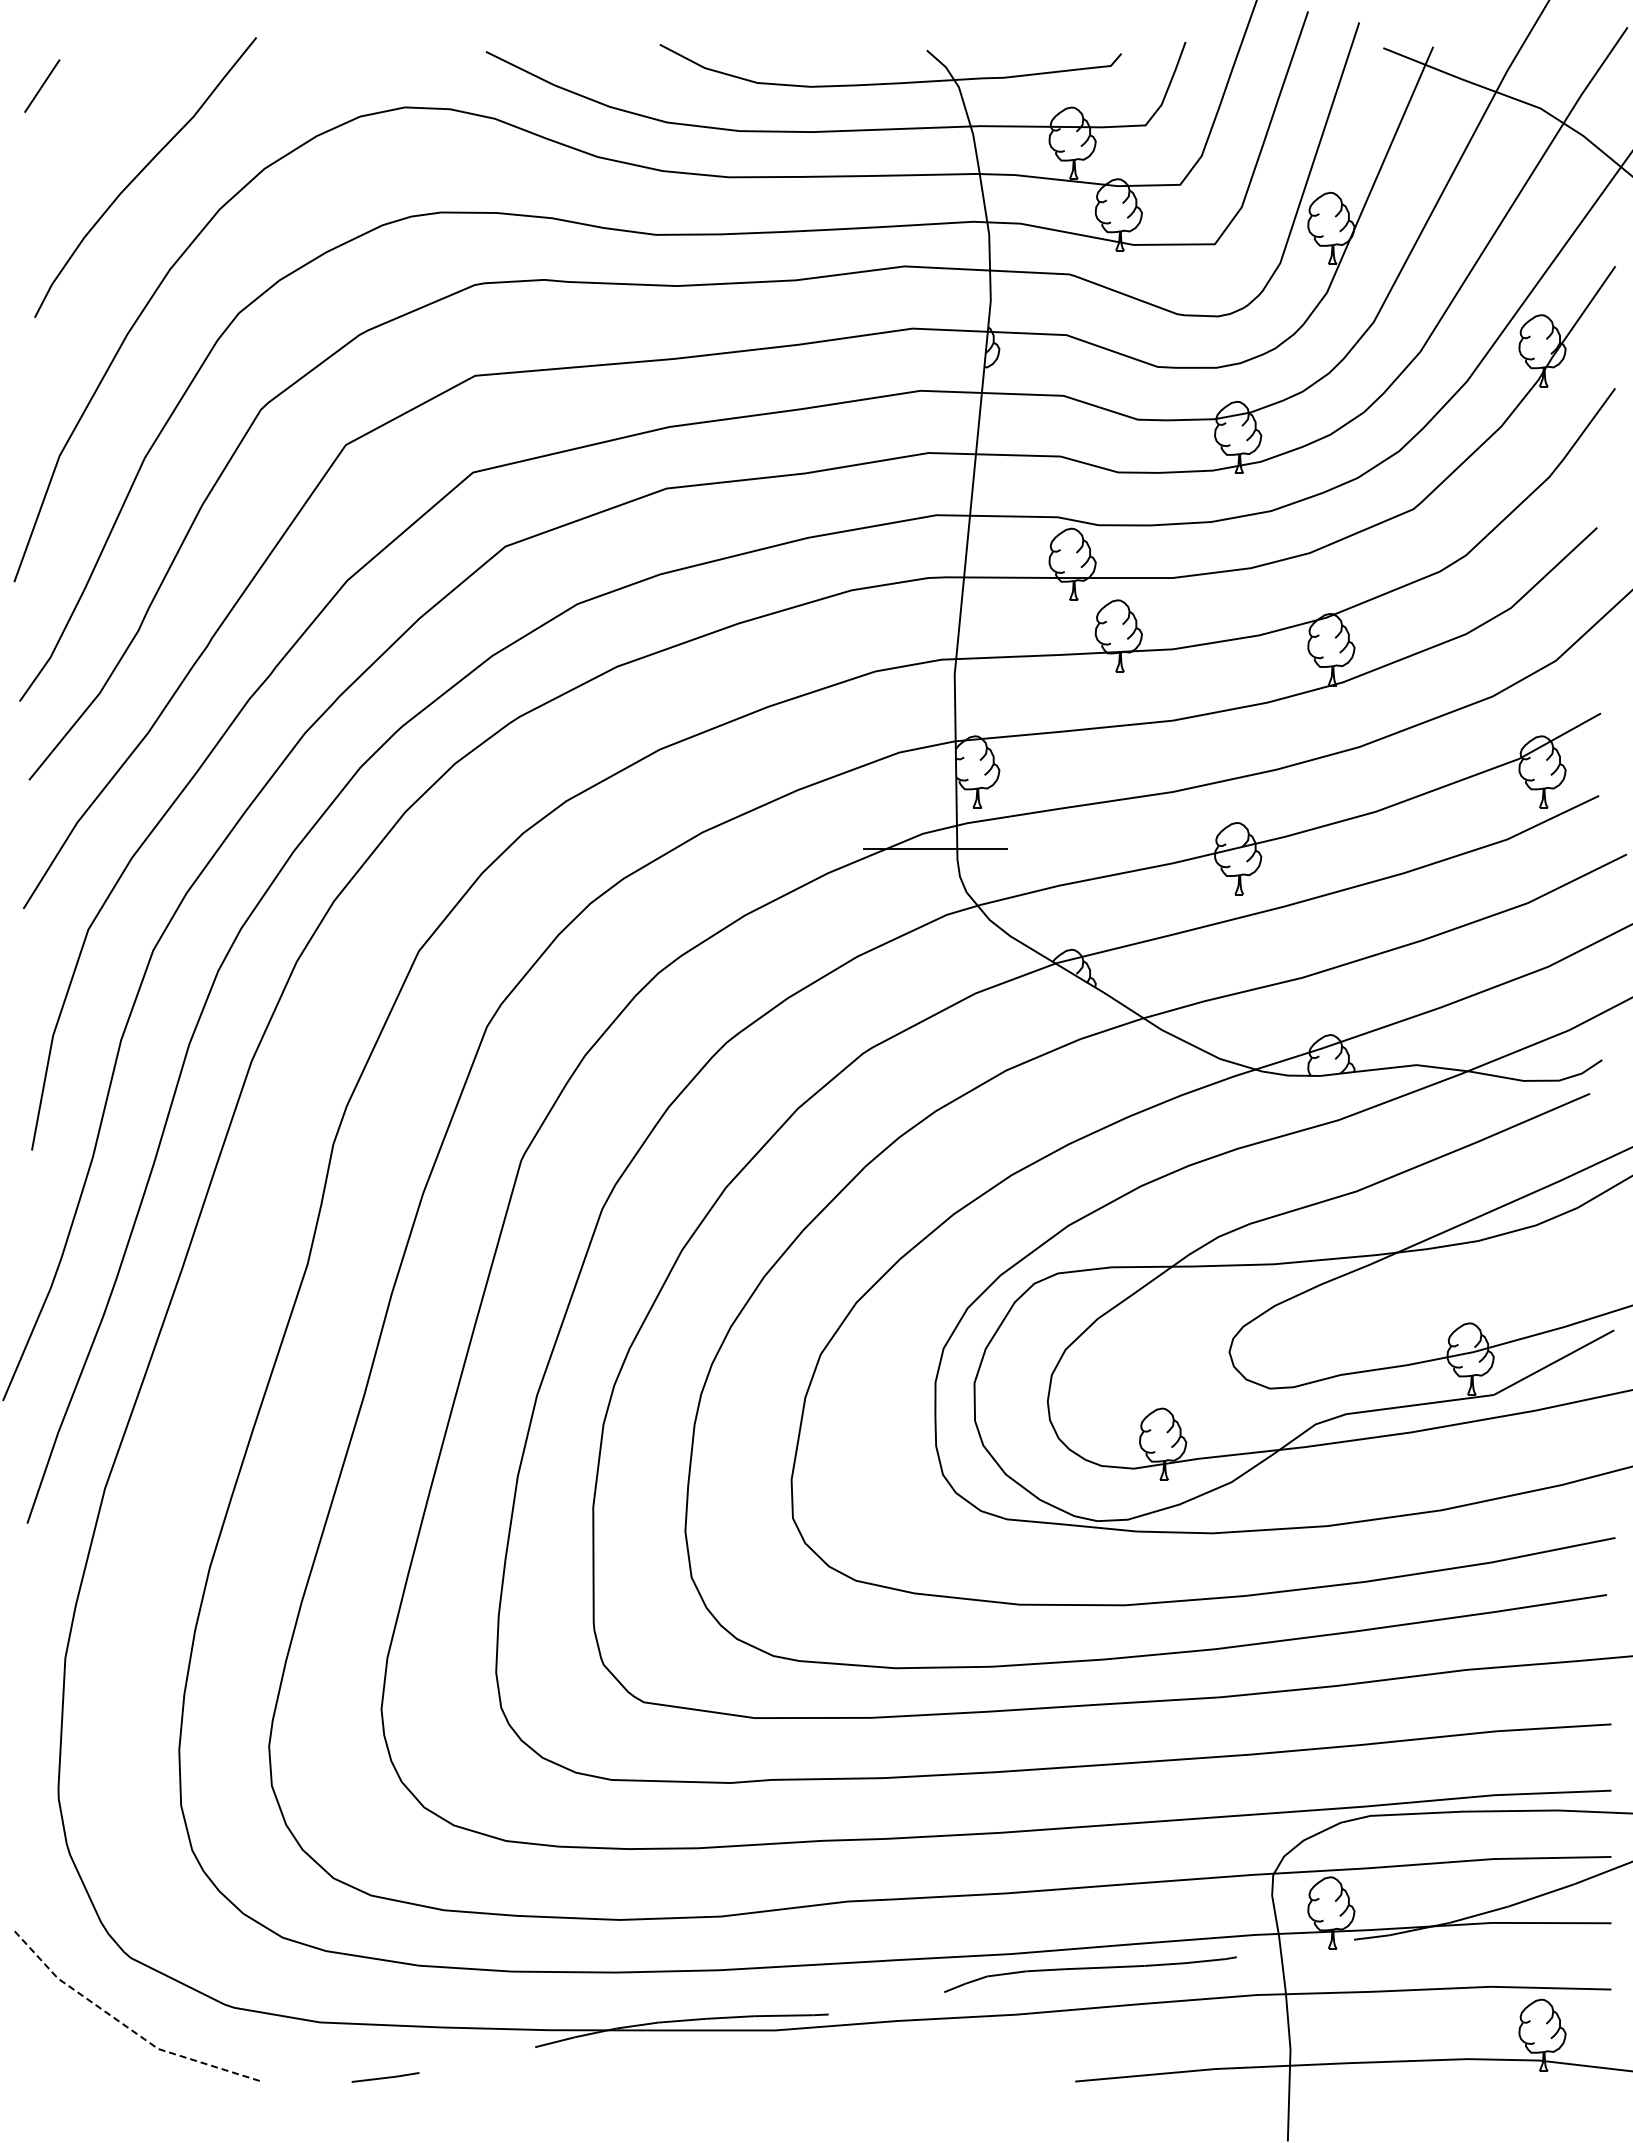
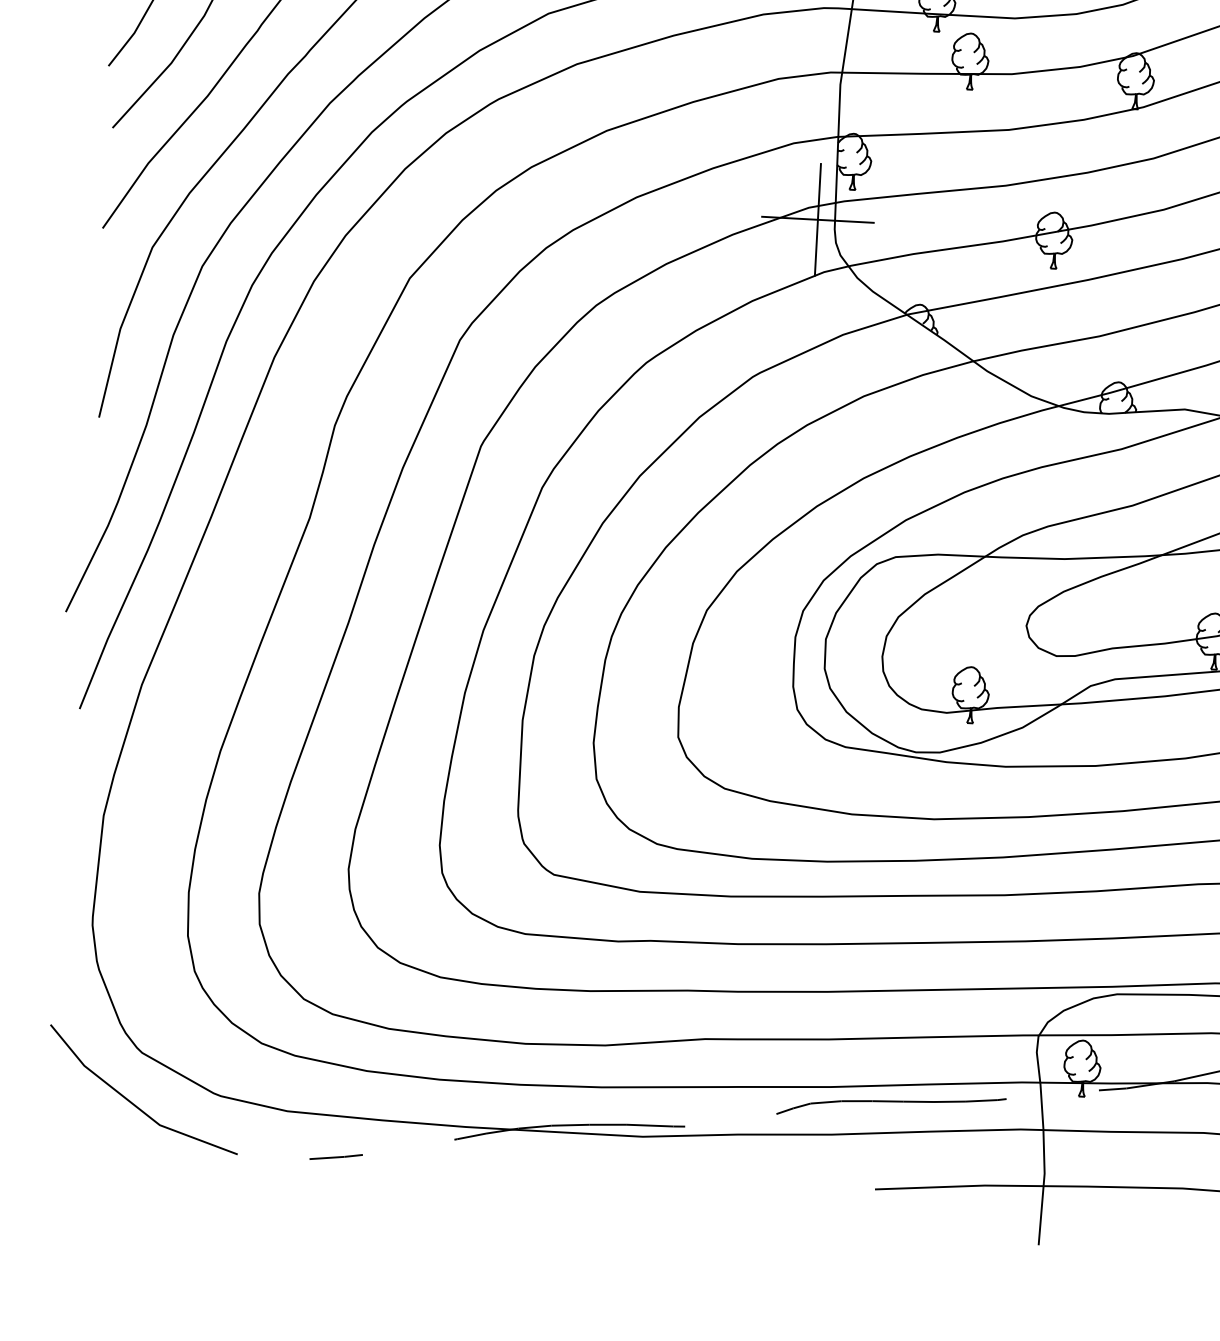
line: (935, 848) -> (818, 219), added
line: (124, 2024) -> (134, 1104), dashed -> solid

